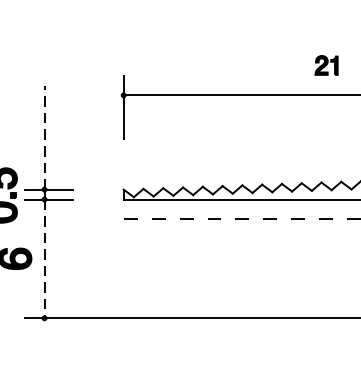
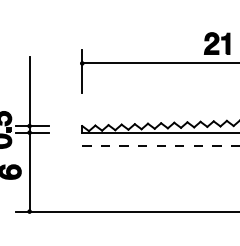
part: (325, 65) -> (216, 43), size x1.67
line: (44, 137) -> (29, 91), dashed -> solid
line: (44, 259) -> (29, 172), dashed -> solid

